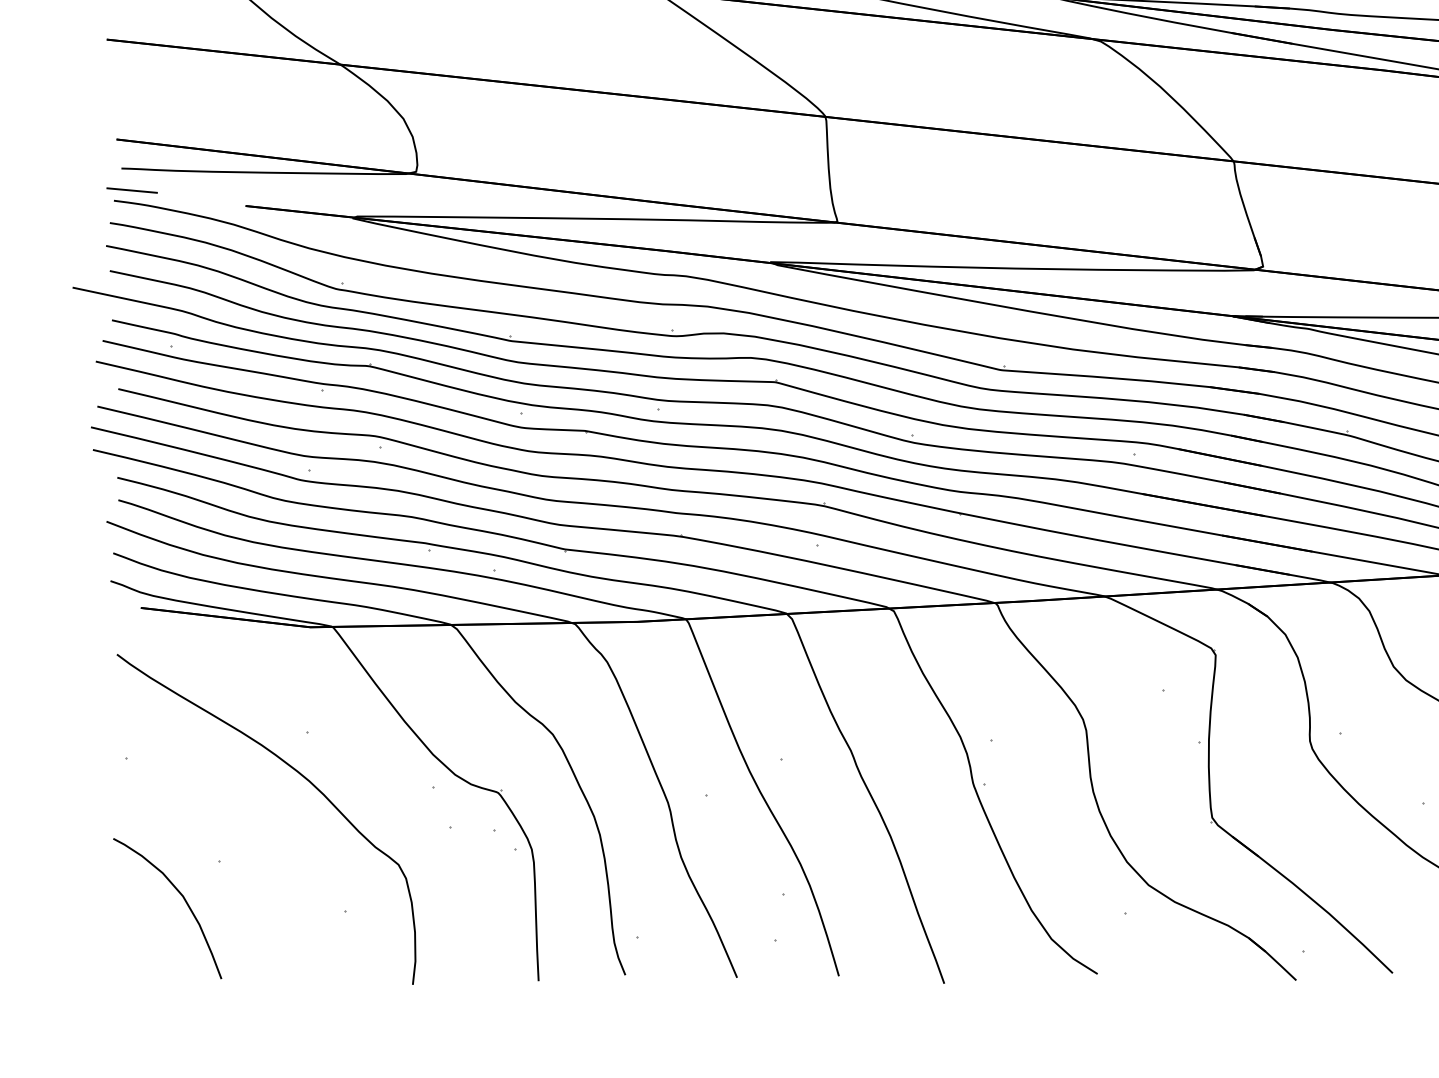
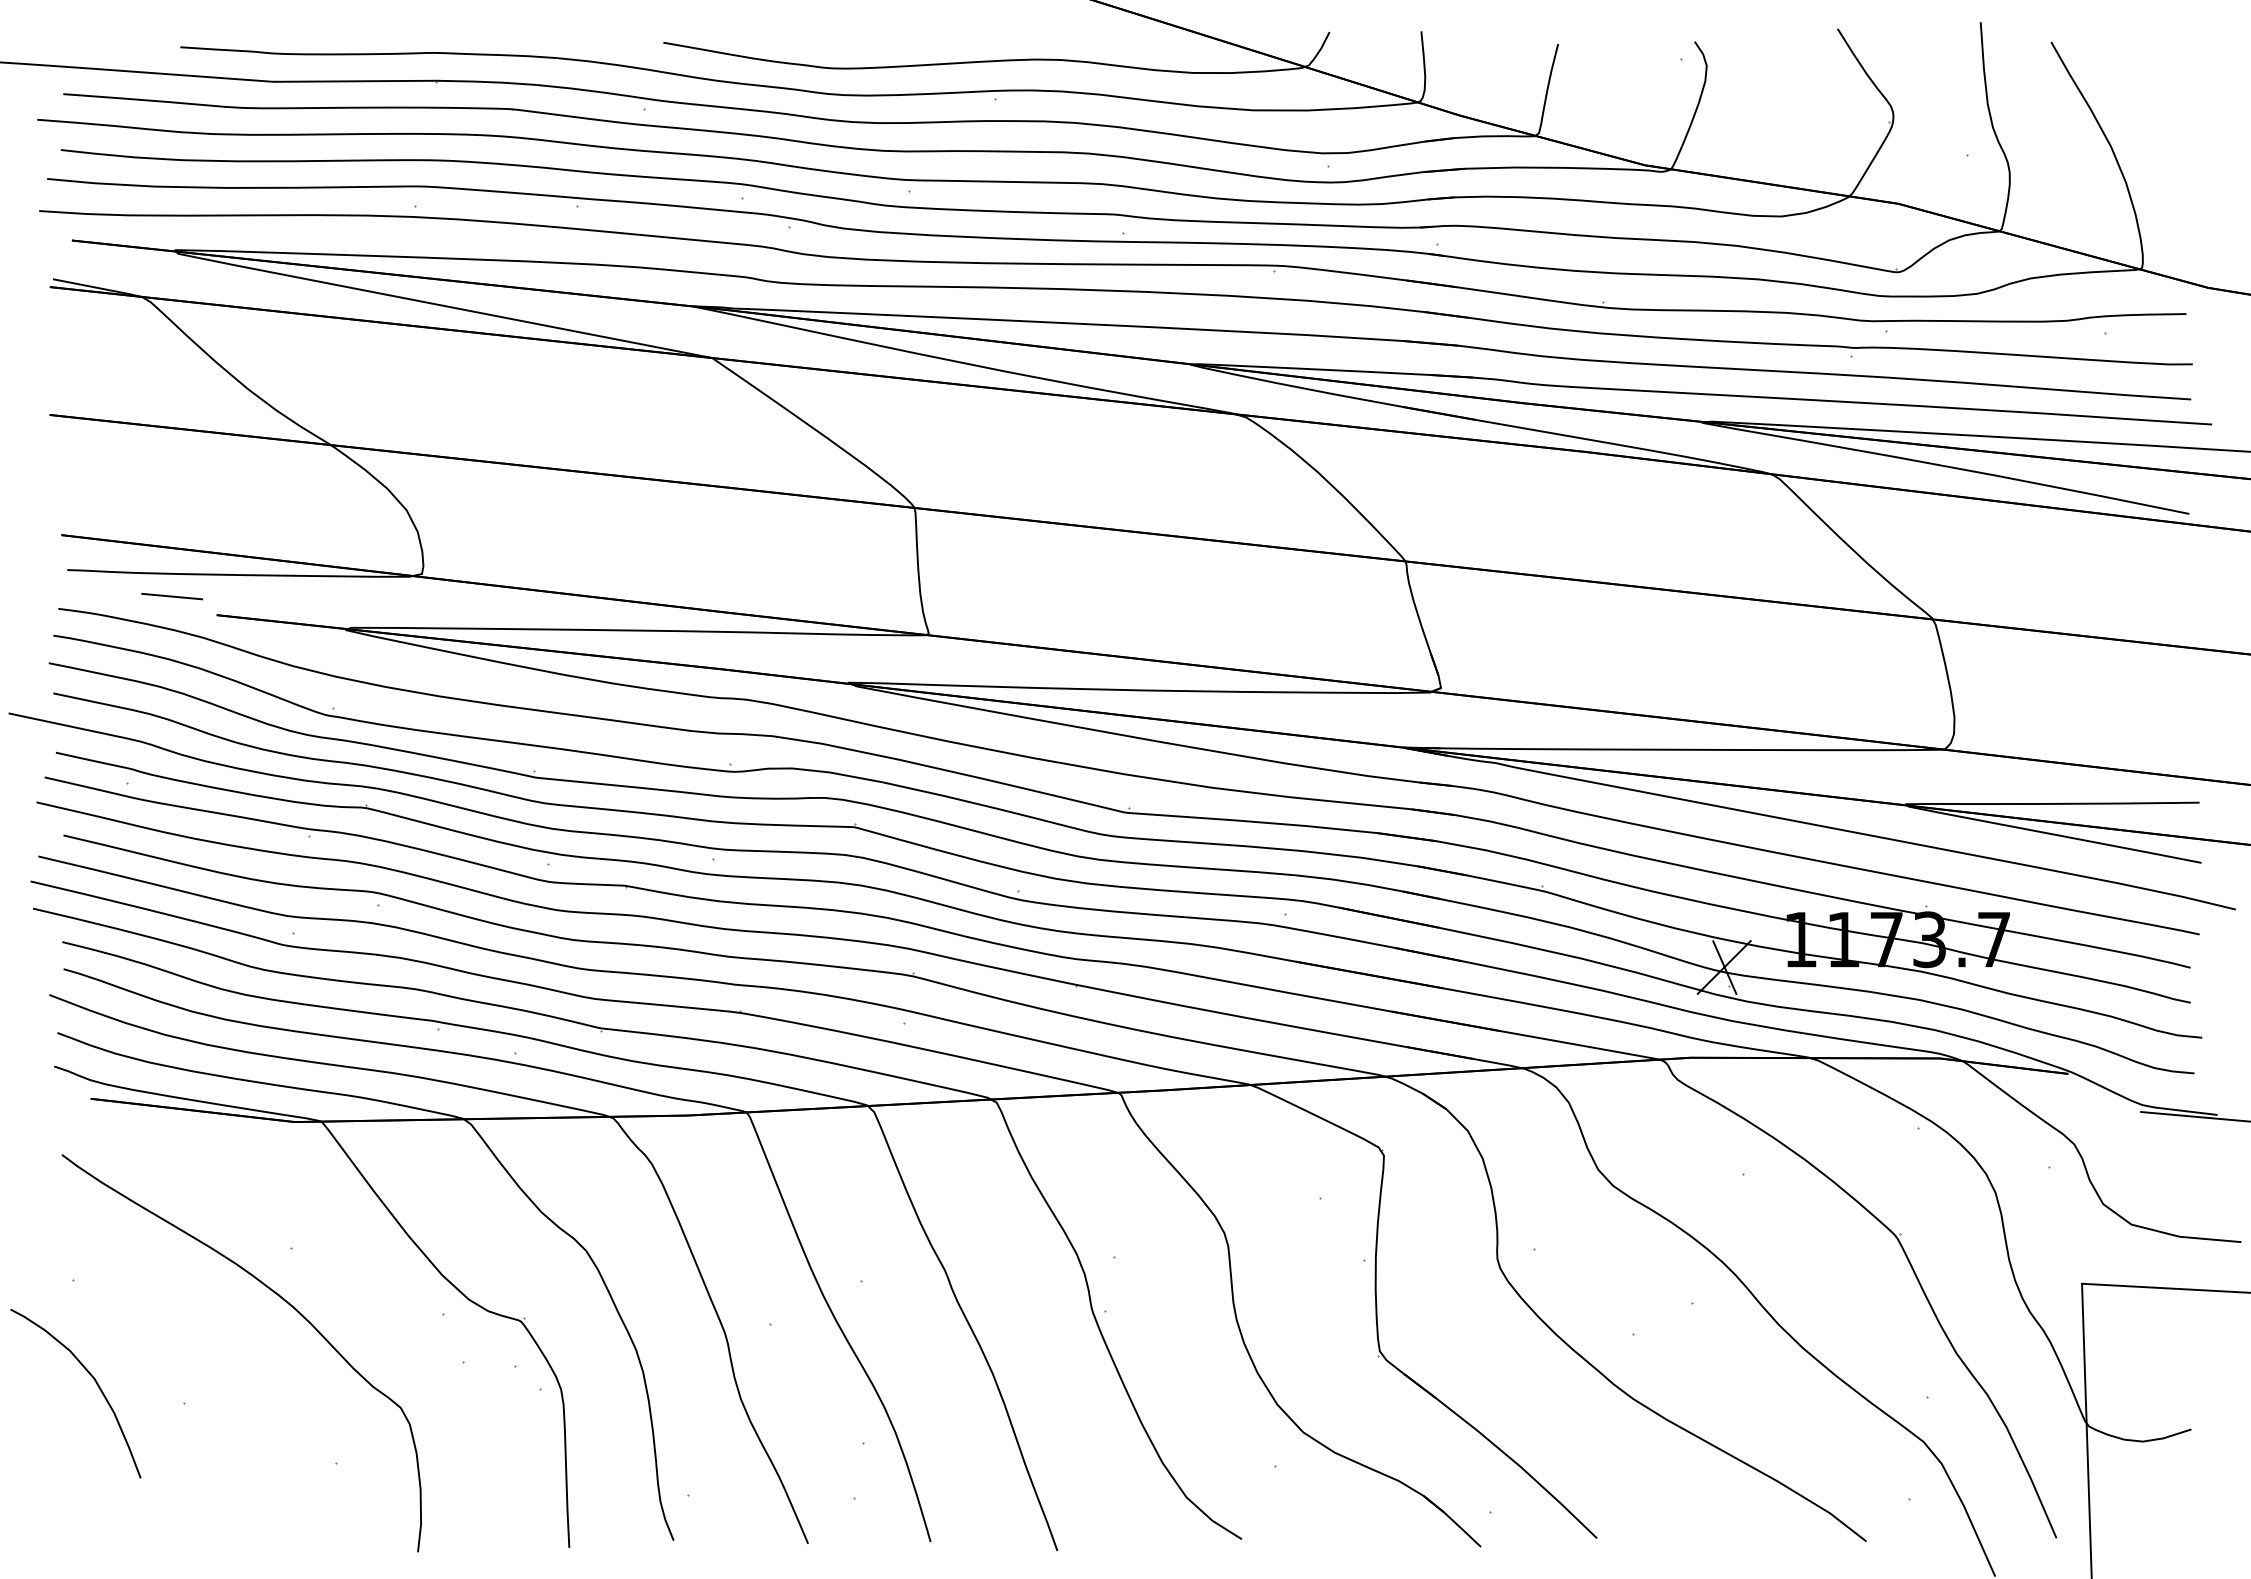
line: (132, 190) -> (172, 596), moved
curve: (181, 896) -> (92, 1378), moved

